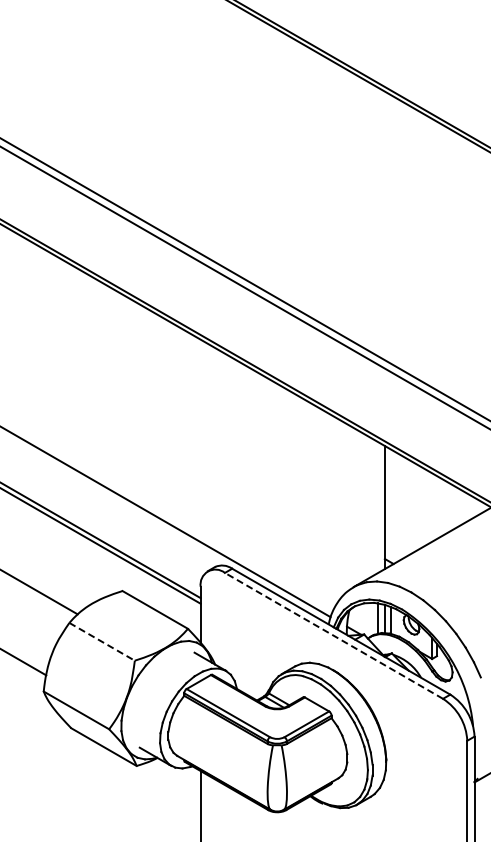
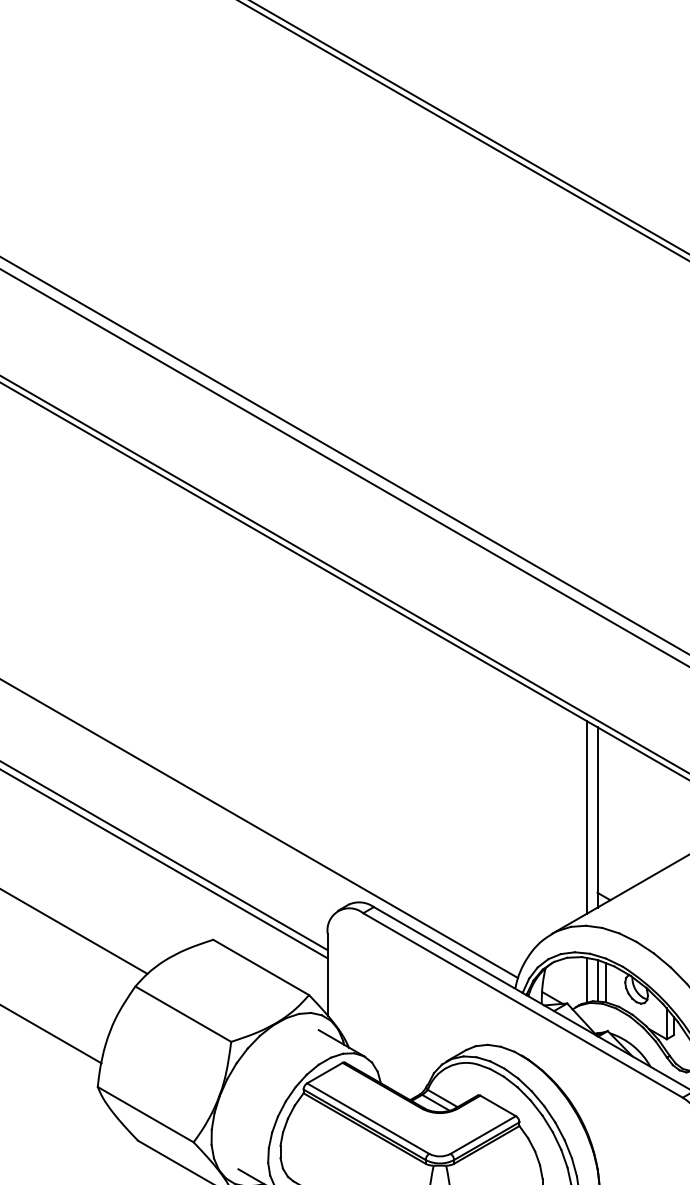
line: (377, 507) -> (586, 817), added
line: (334, 635) -> (523, 1004), dashed -> solid
line: (102, 641) -> (183, 1013), dashed -> solid

